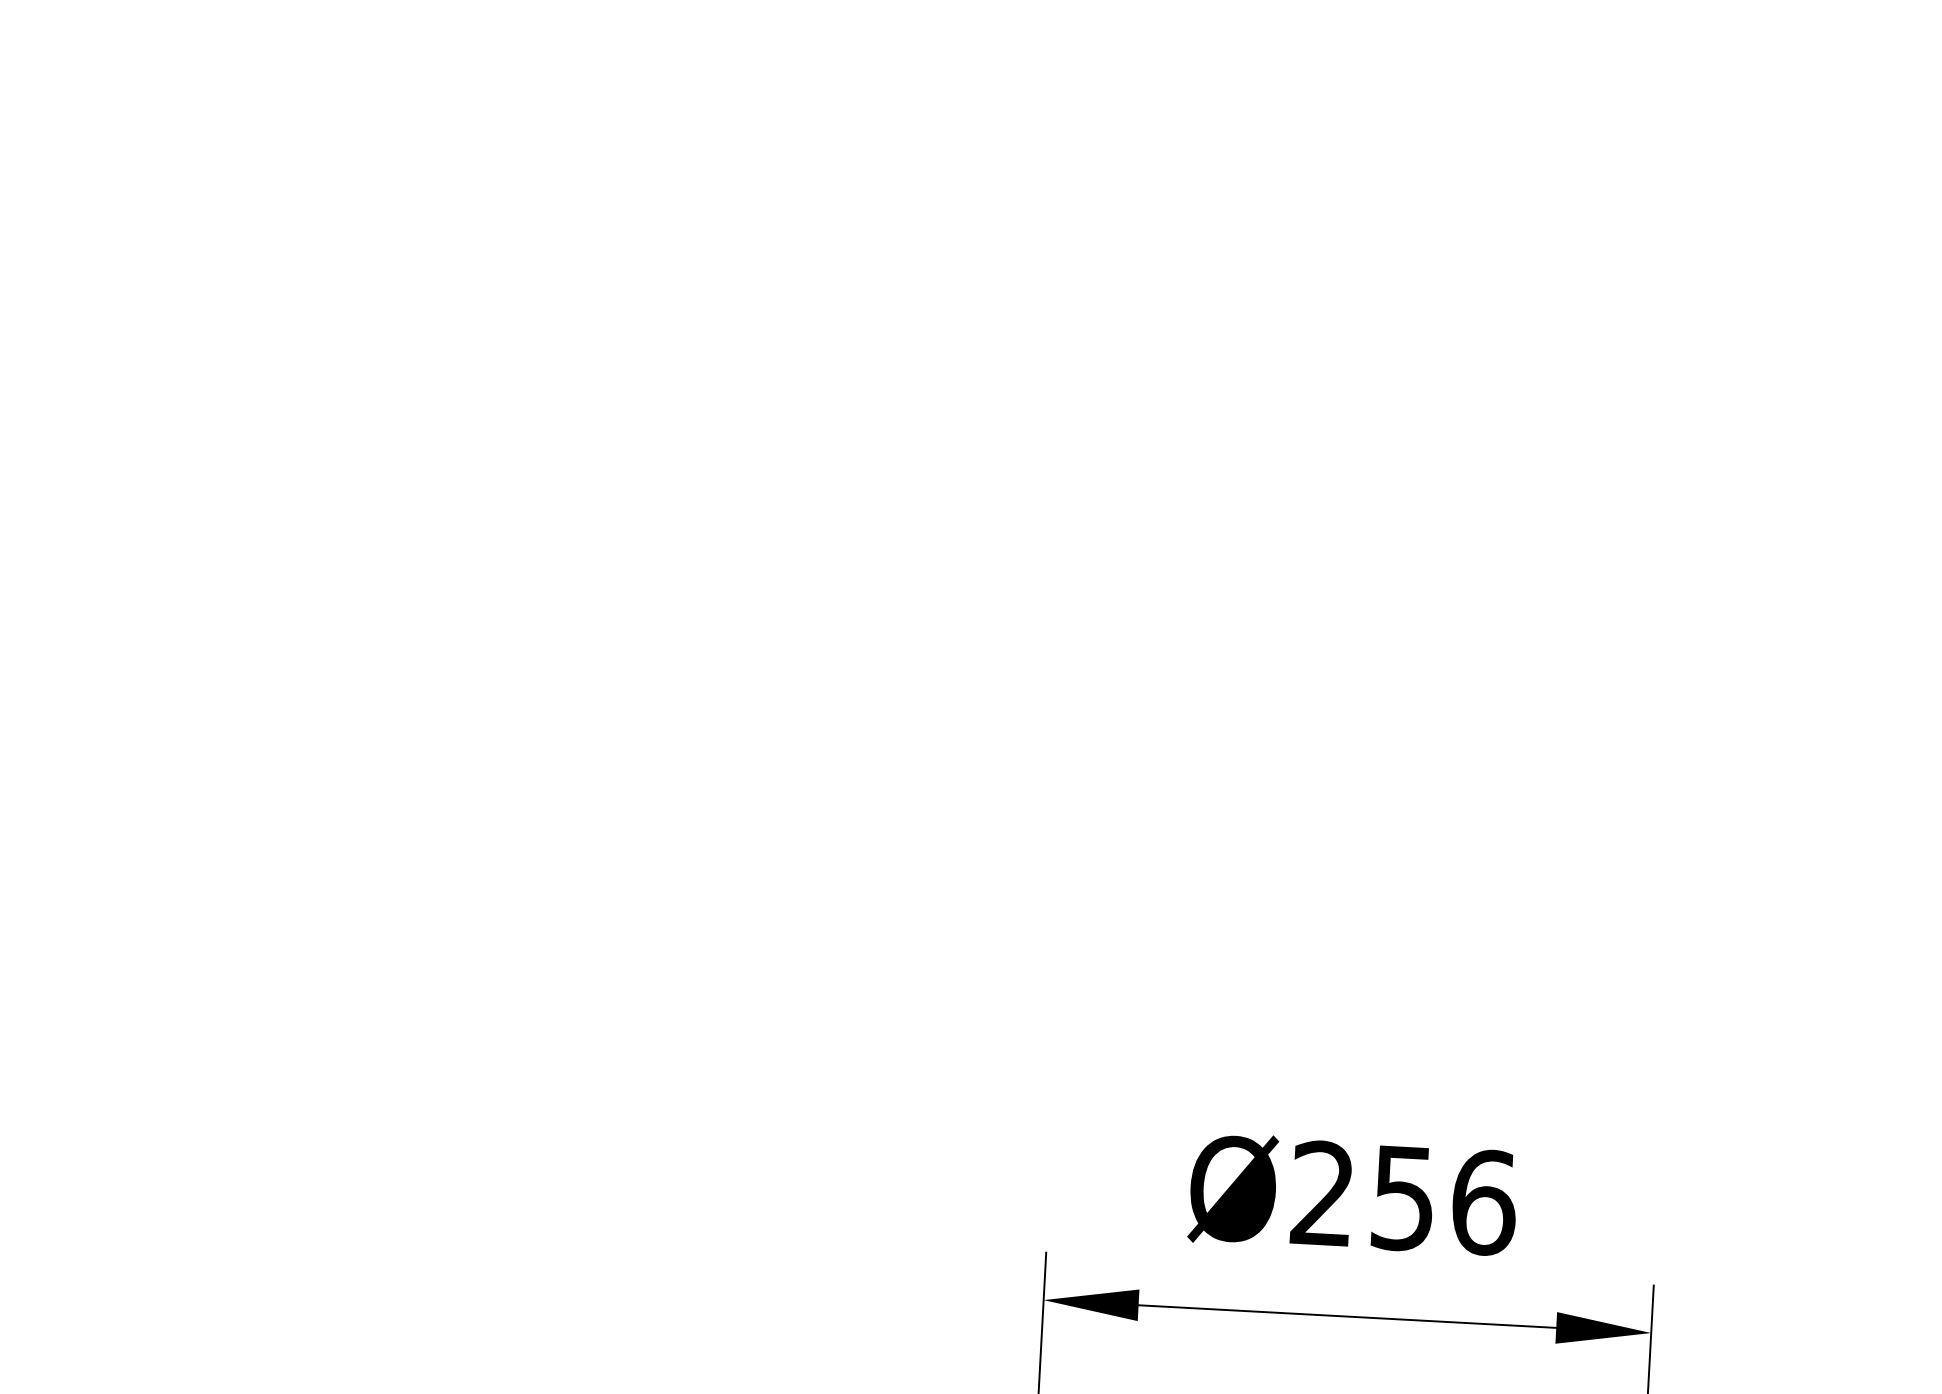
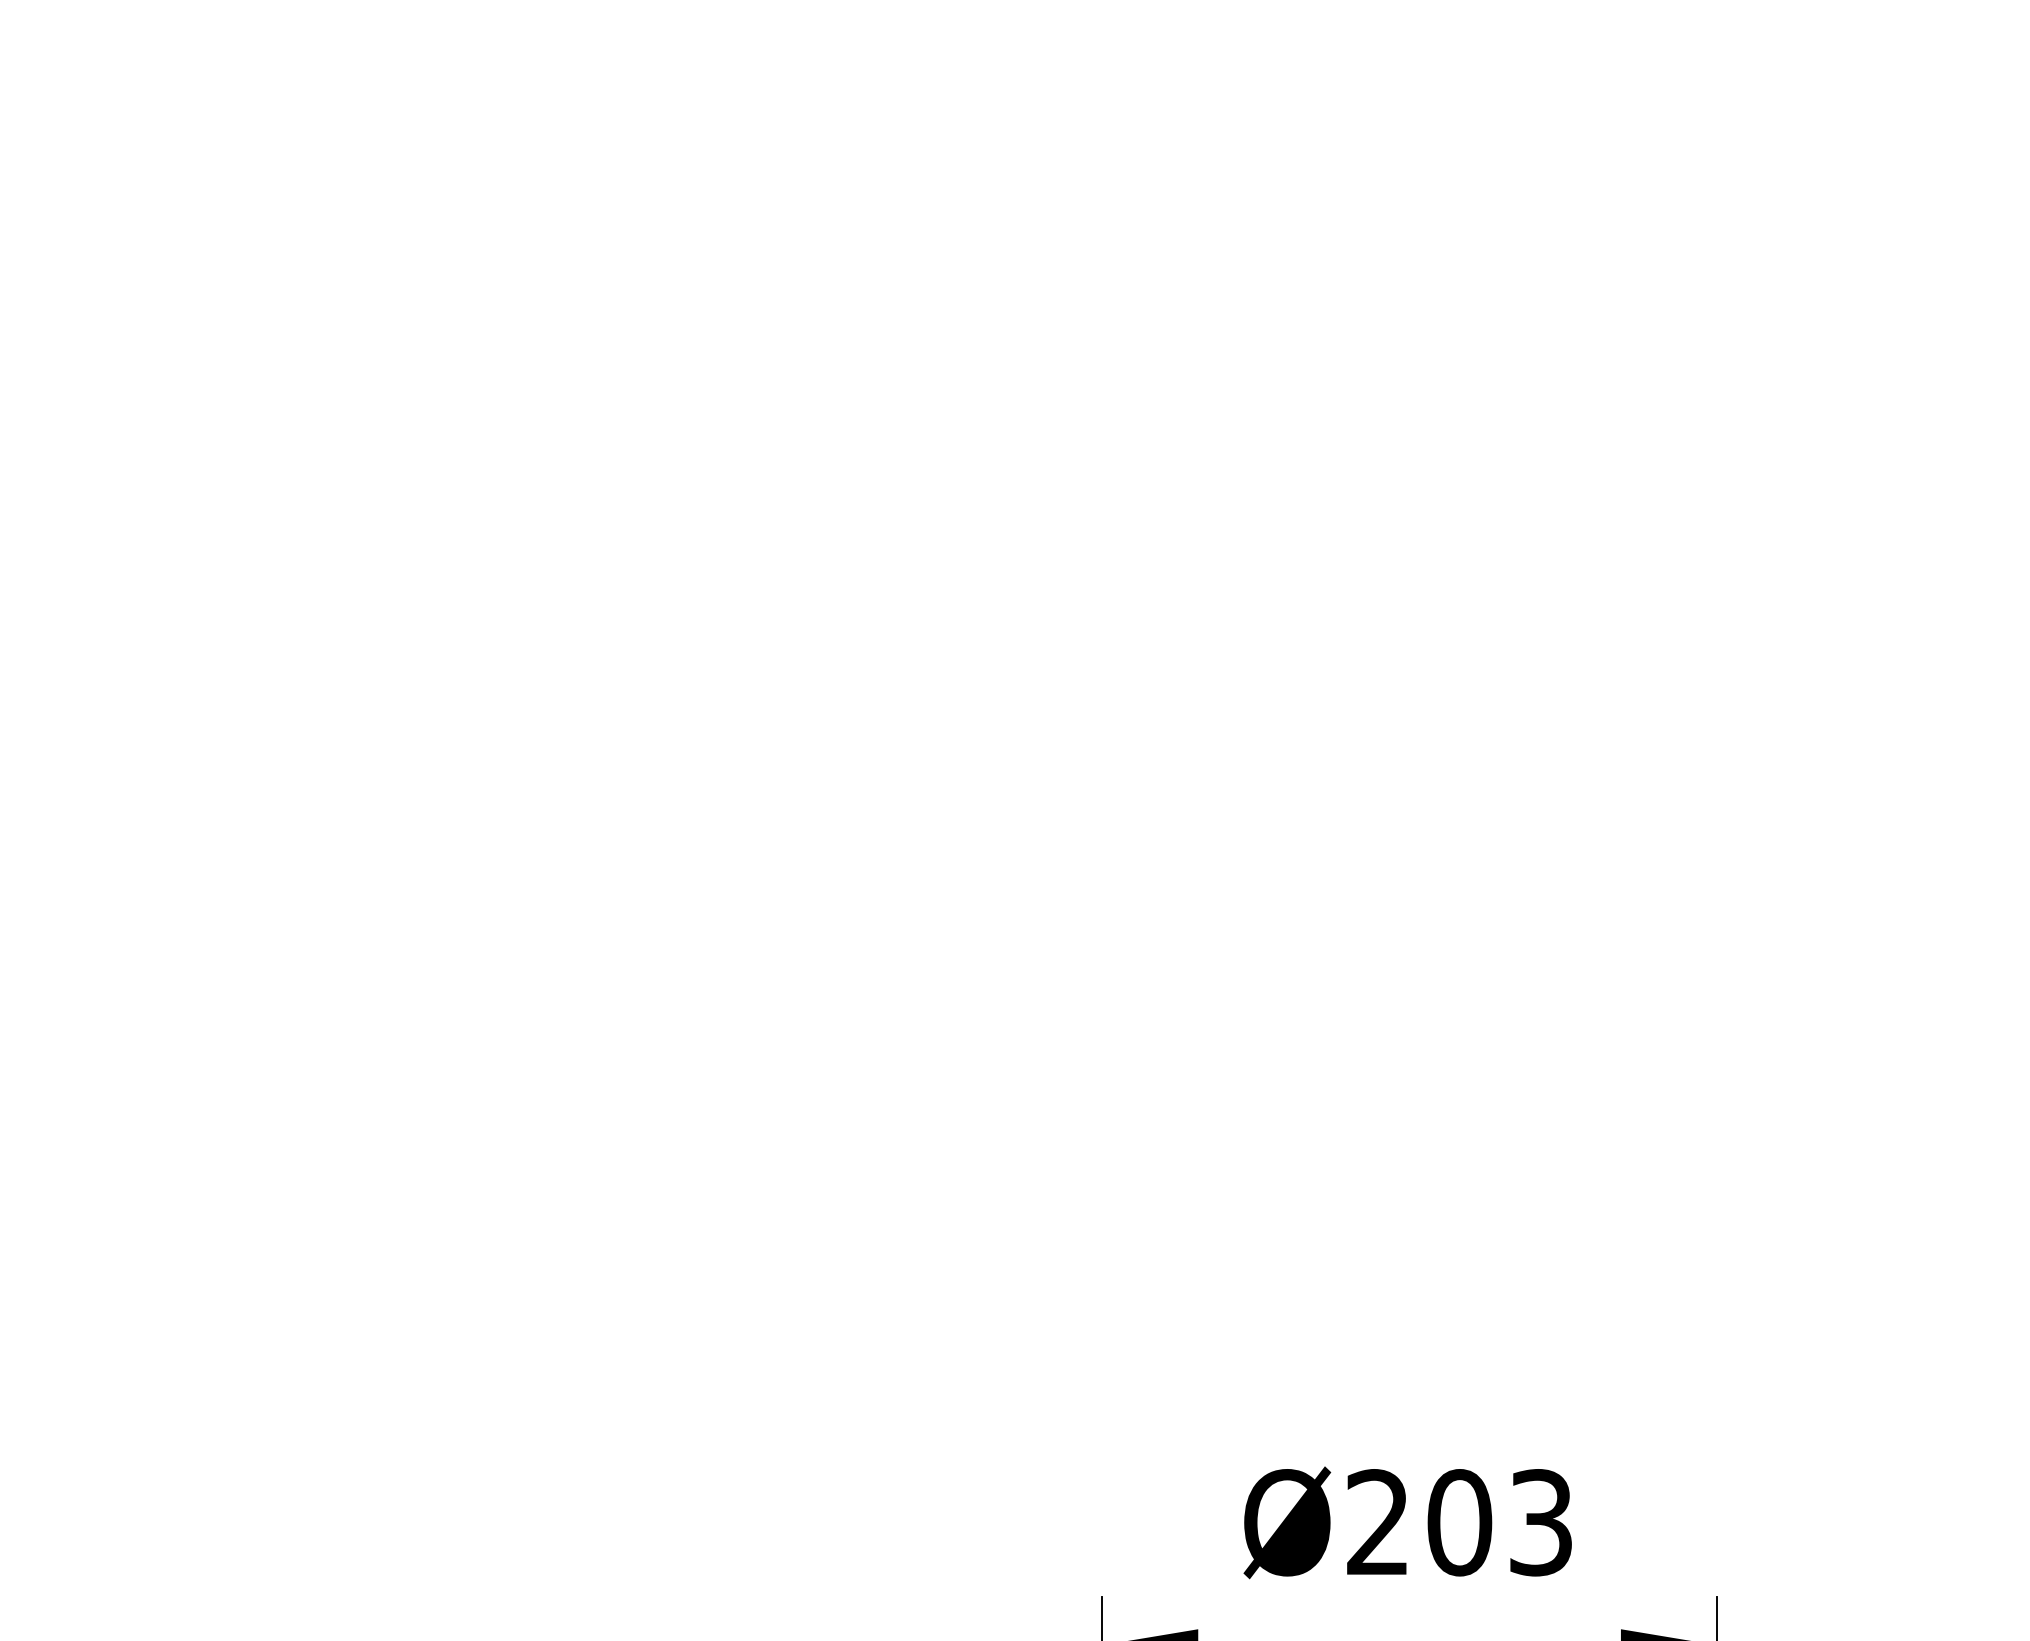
text: (1443, 1200) -> (1500, 1522), Ø256 -> Ø203

